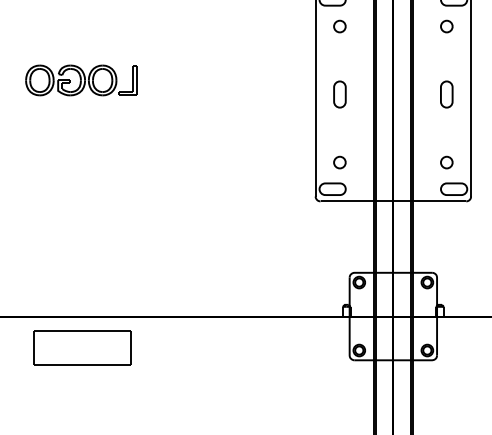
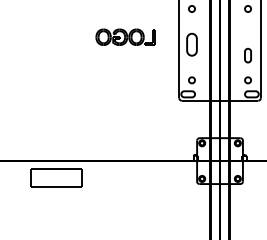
part: (81, 78) -> (125, 36), moved
part: (338, 94) -> (191, 44), size x1.6
part: (445, 94) -> (247, 55), moved

